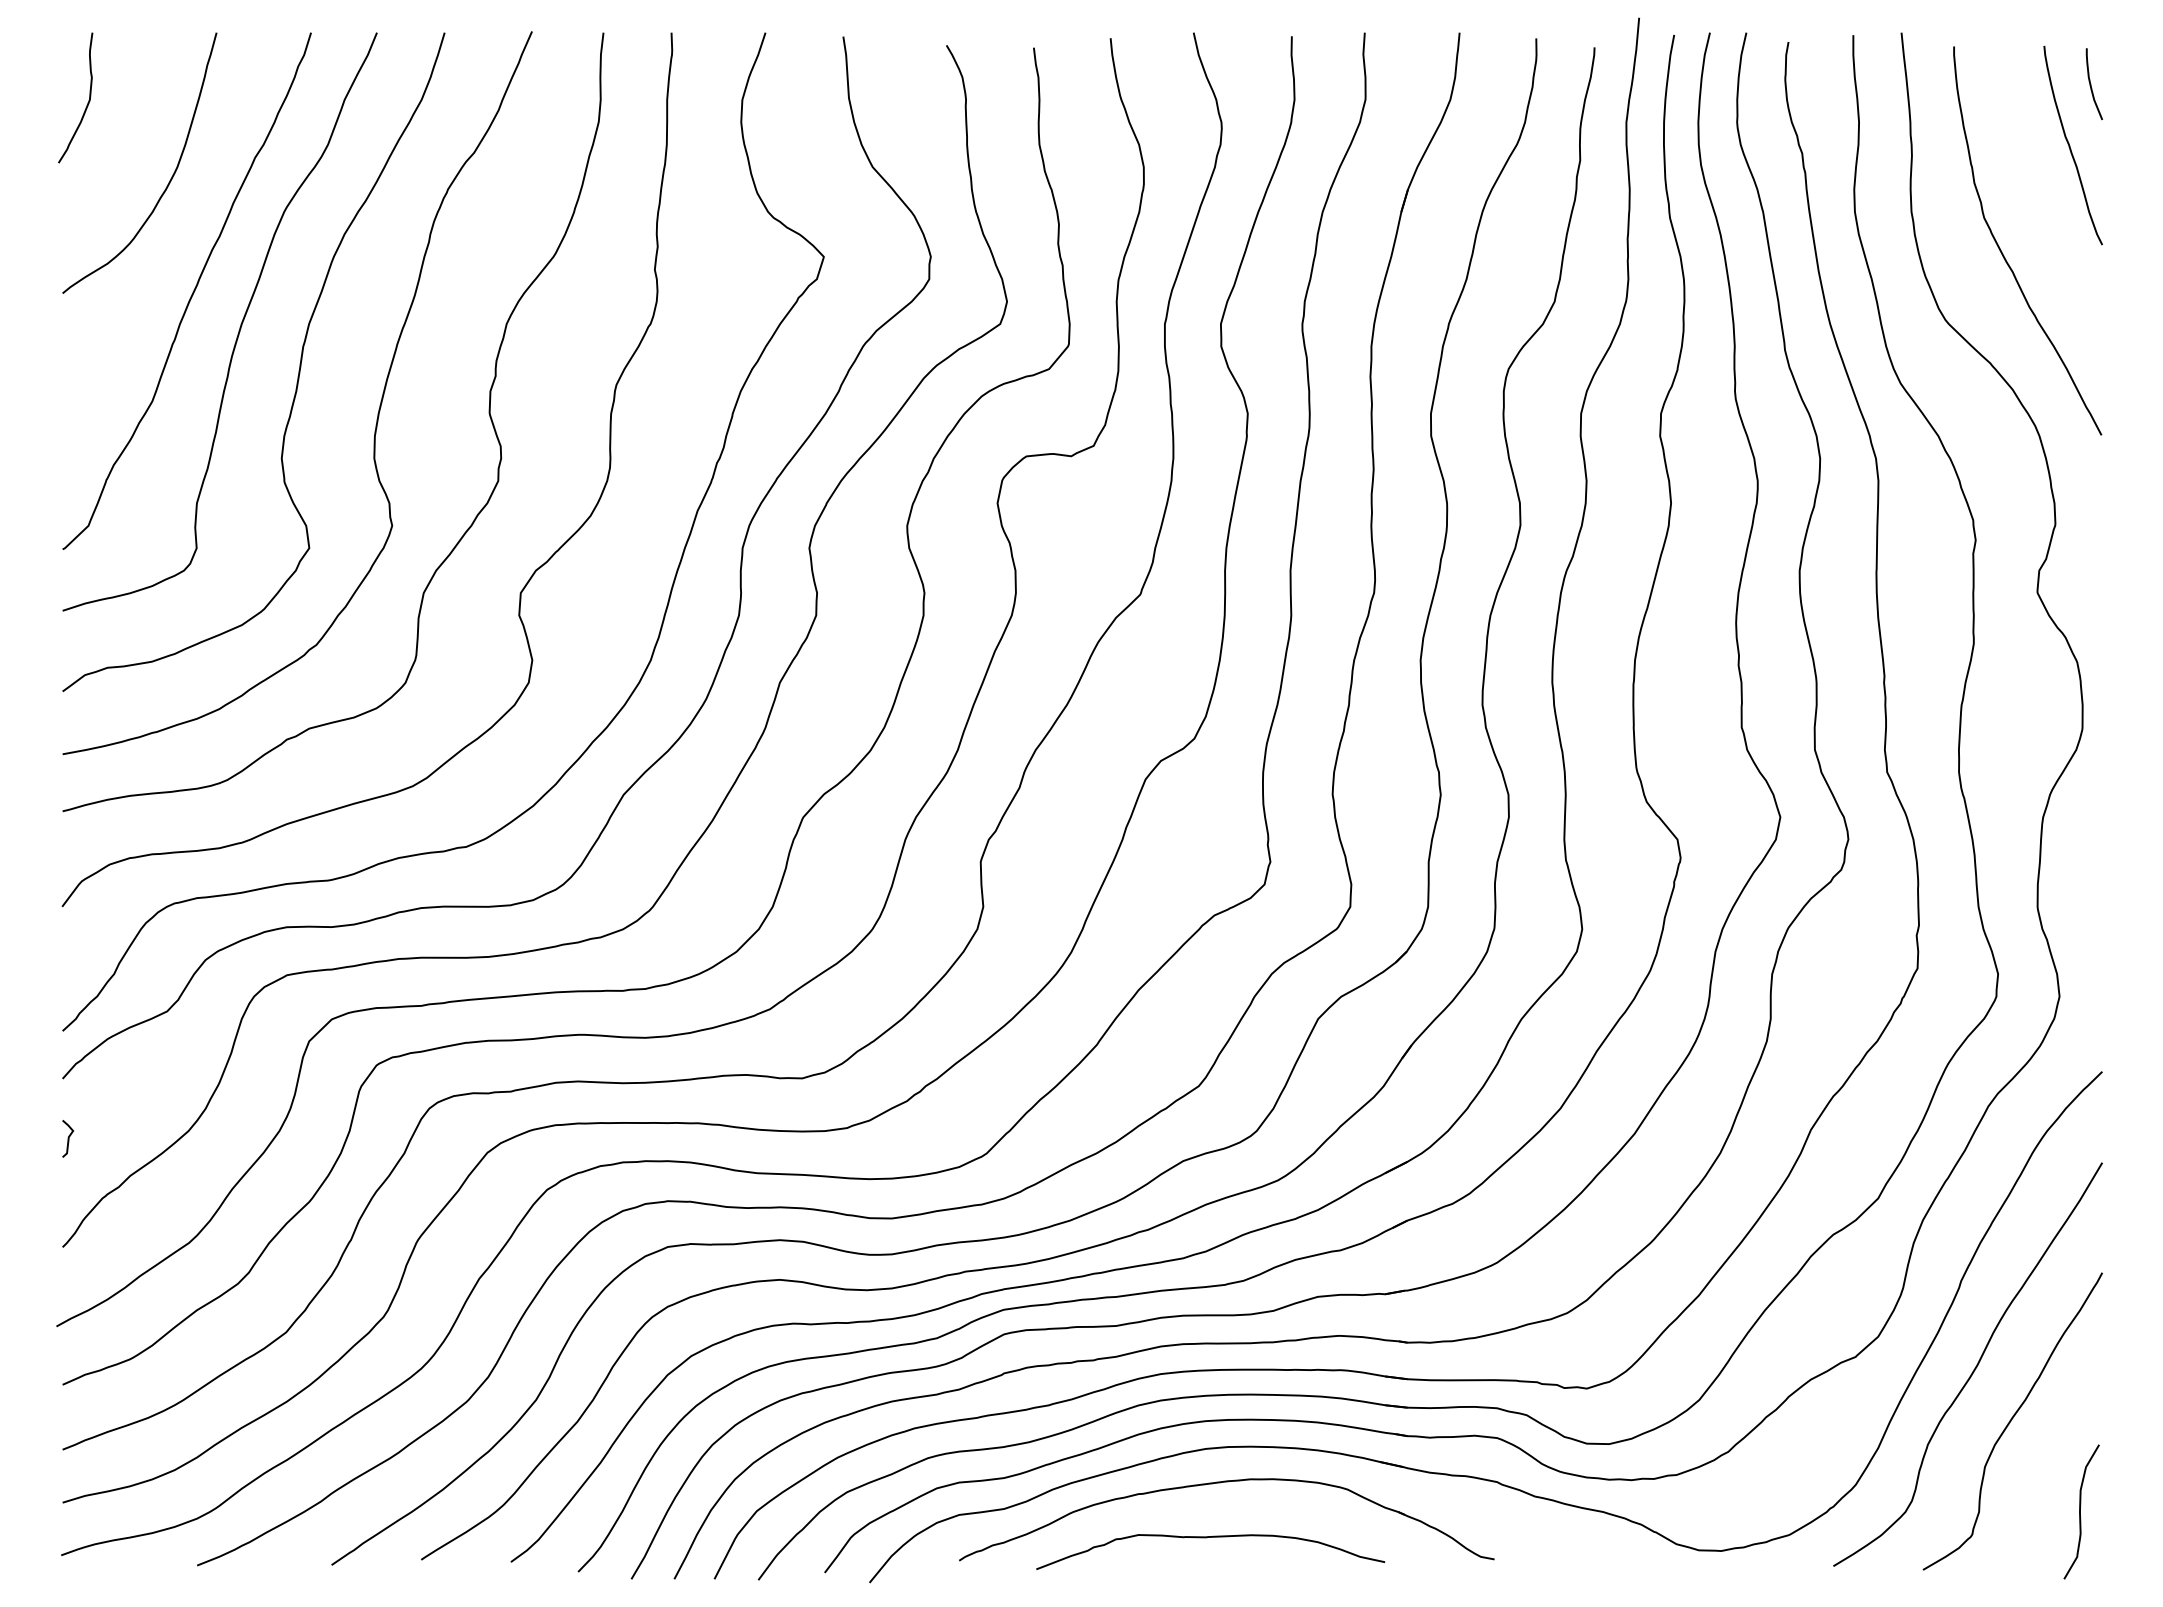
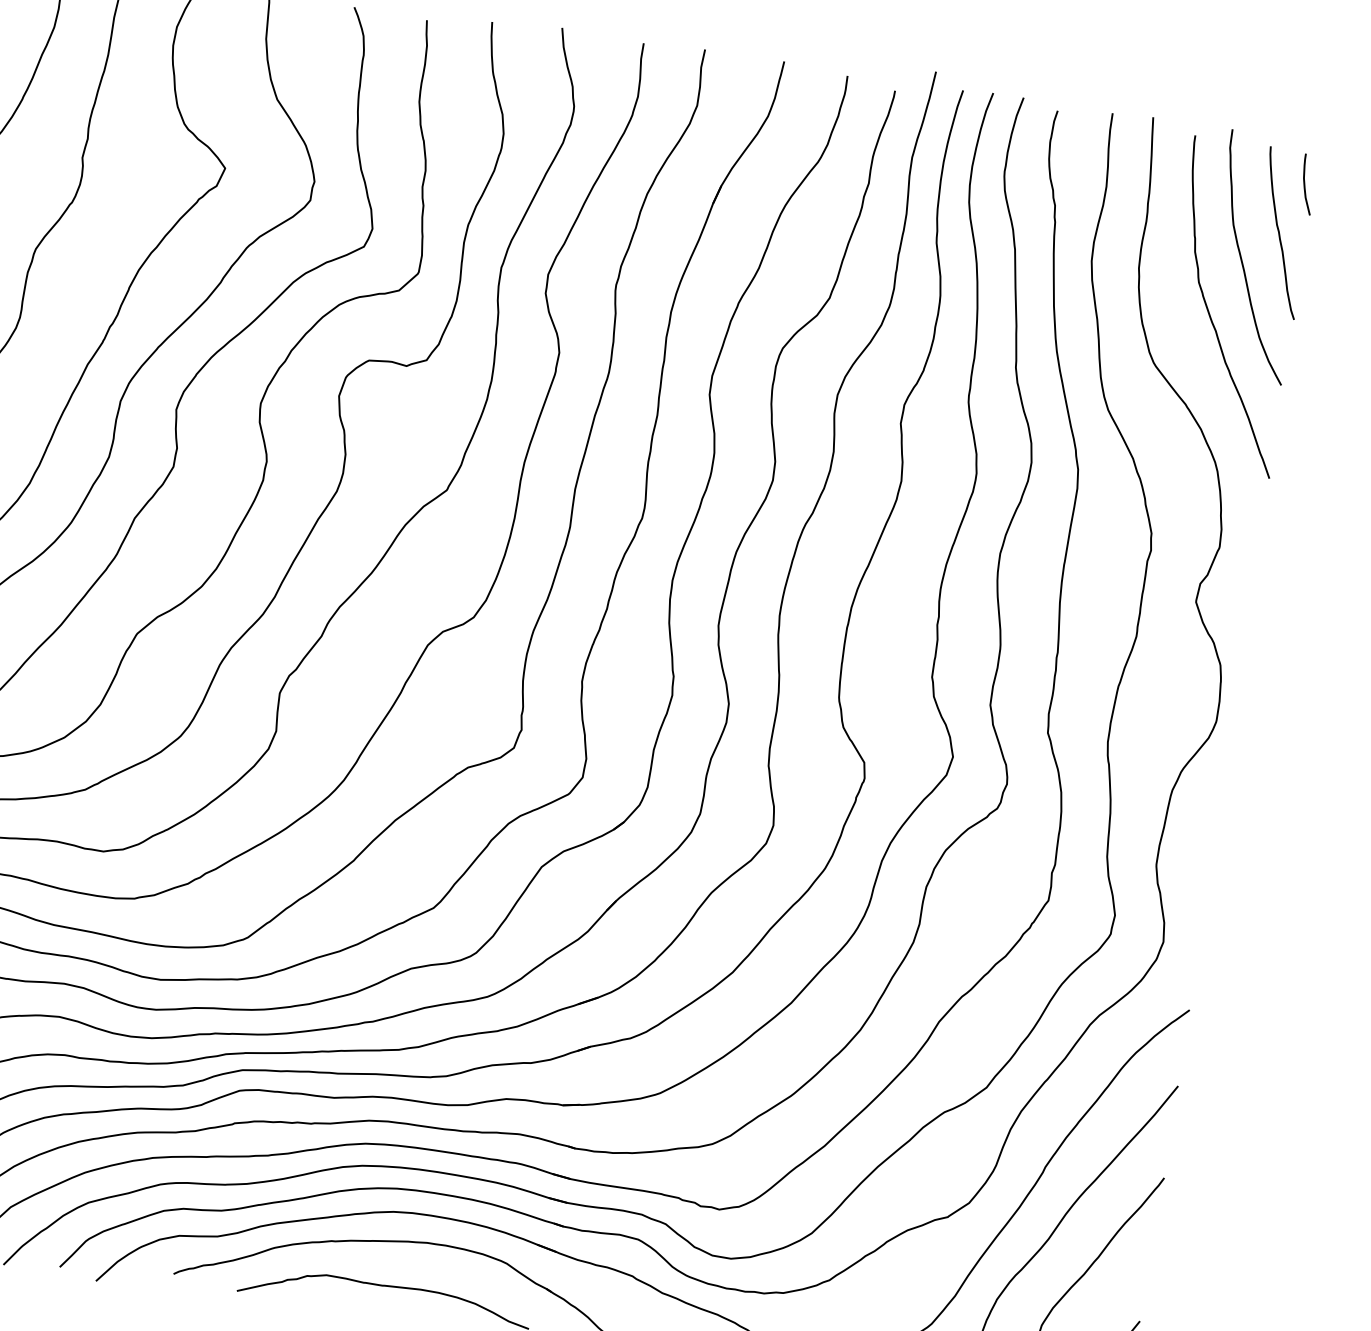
curve: (2031, 184) -> (1242, 260), added

